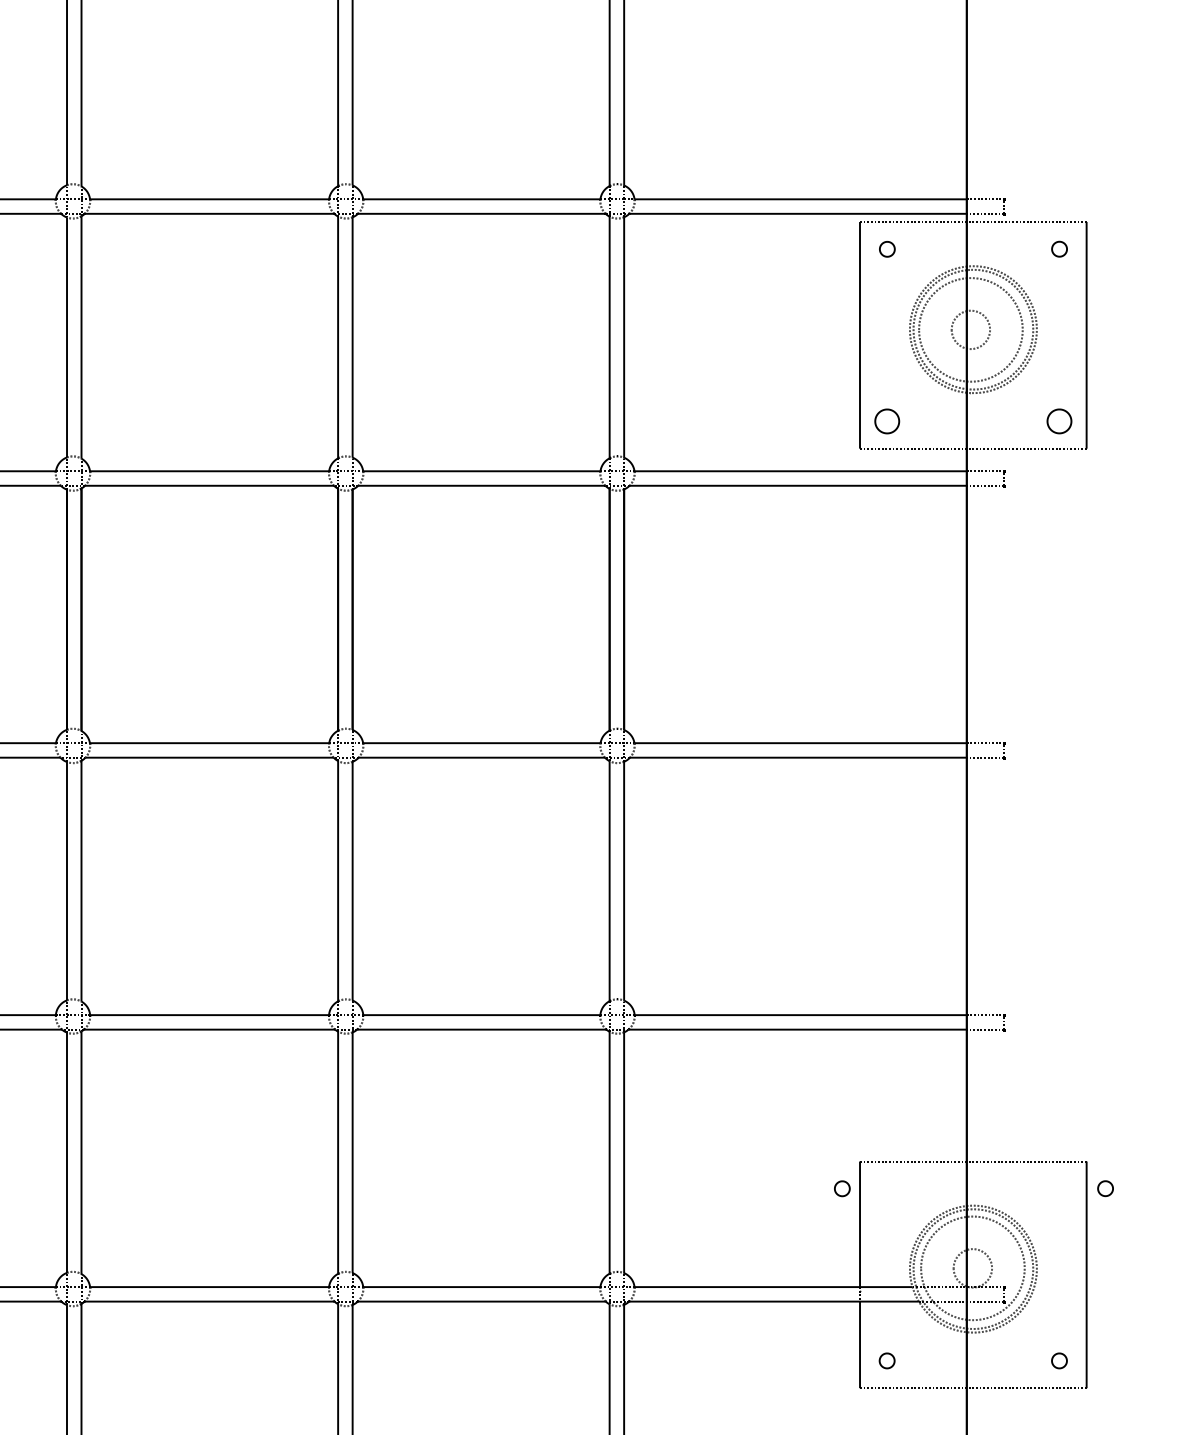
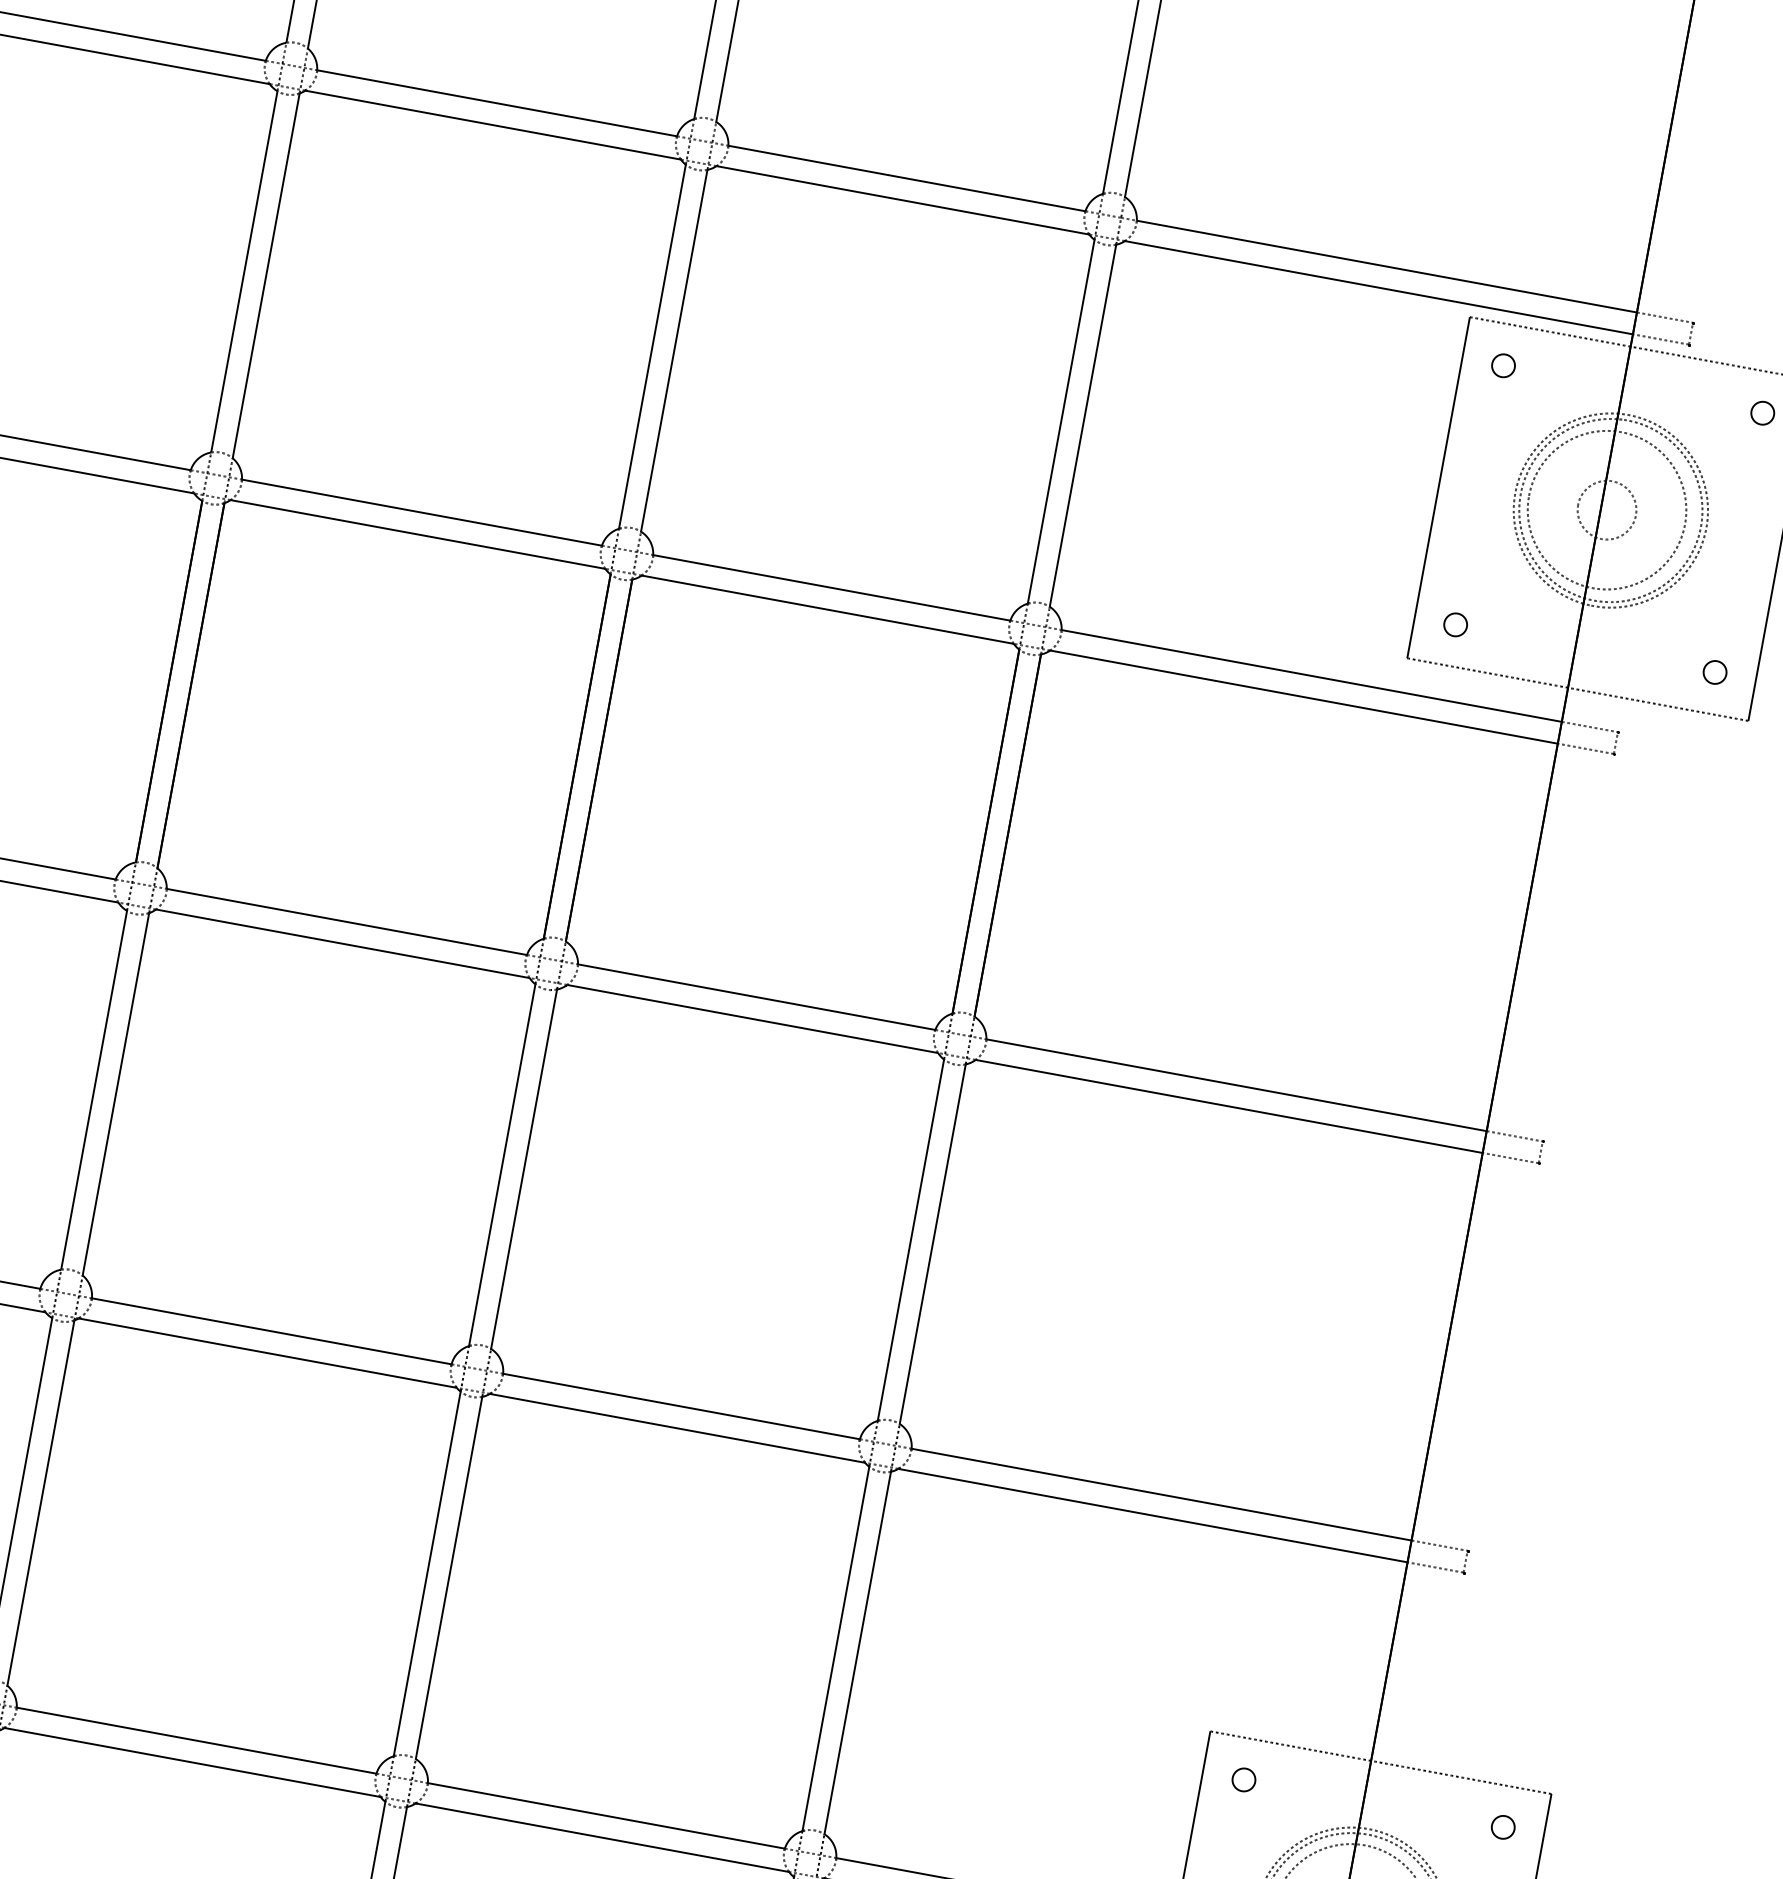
part: (886, 421) -> (1454, 624), size x0.62
part: (1059, 421) -> (1715, 672), size x0.62
part: (842, 1188) -> (1244, 1779), moved
part: (1105, 1188) -> (1503, 1827), moved

